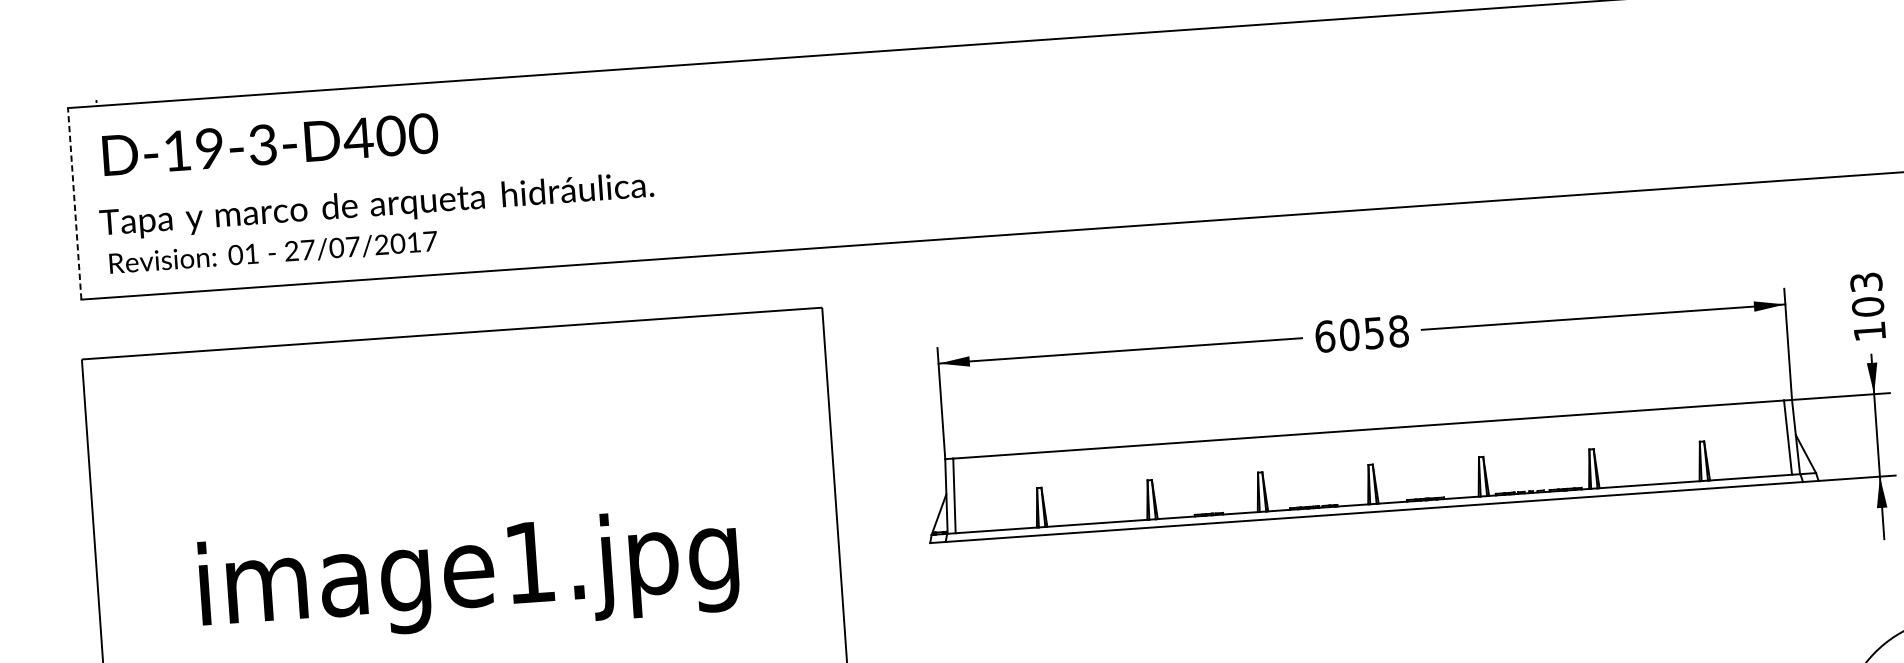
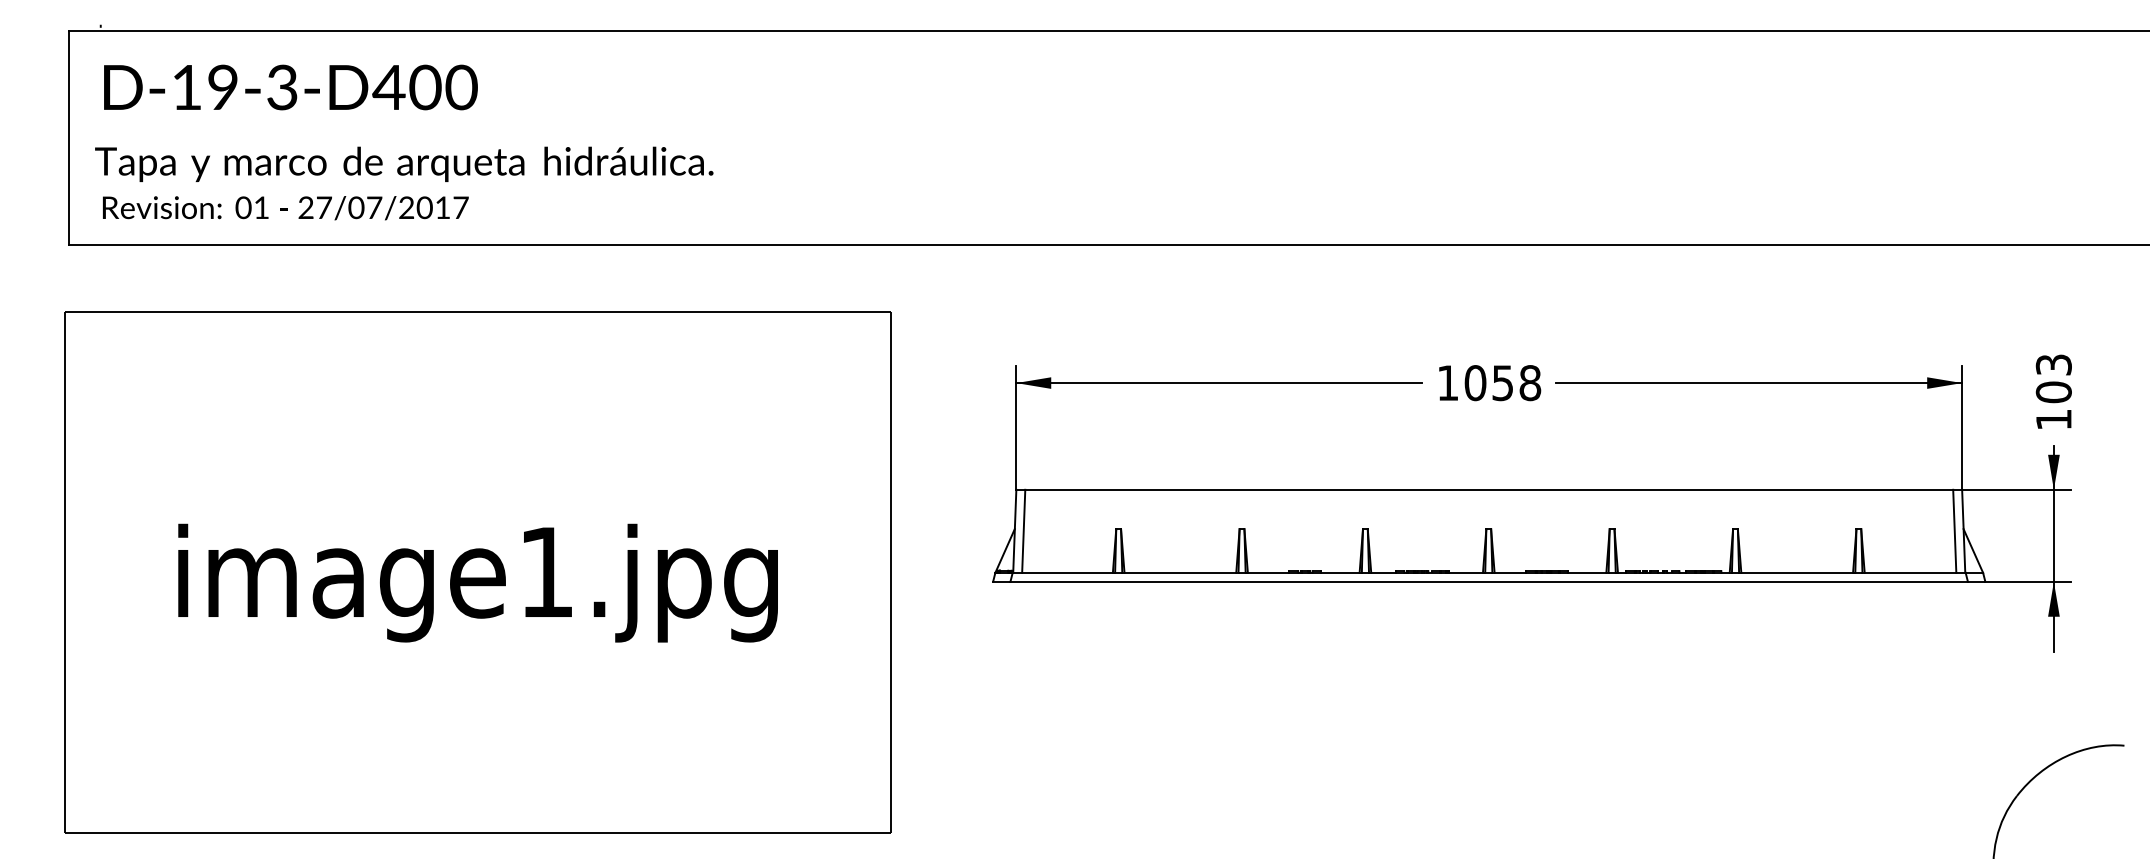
line: (74, 203) -> (68, 138), dashed -> solid
text: (1325, 336) -> (1448, 383), 6058 -> 1058

